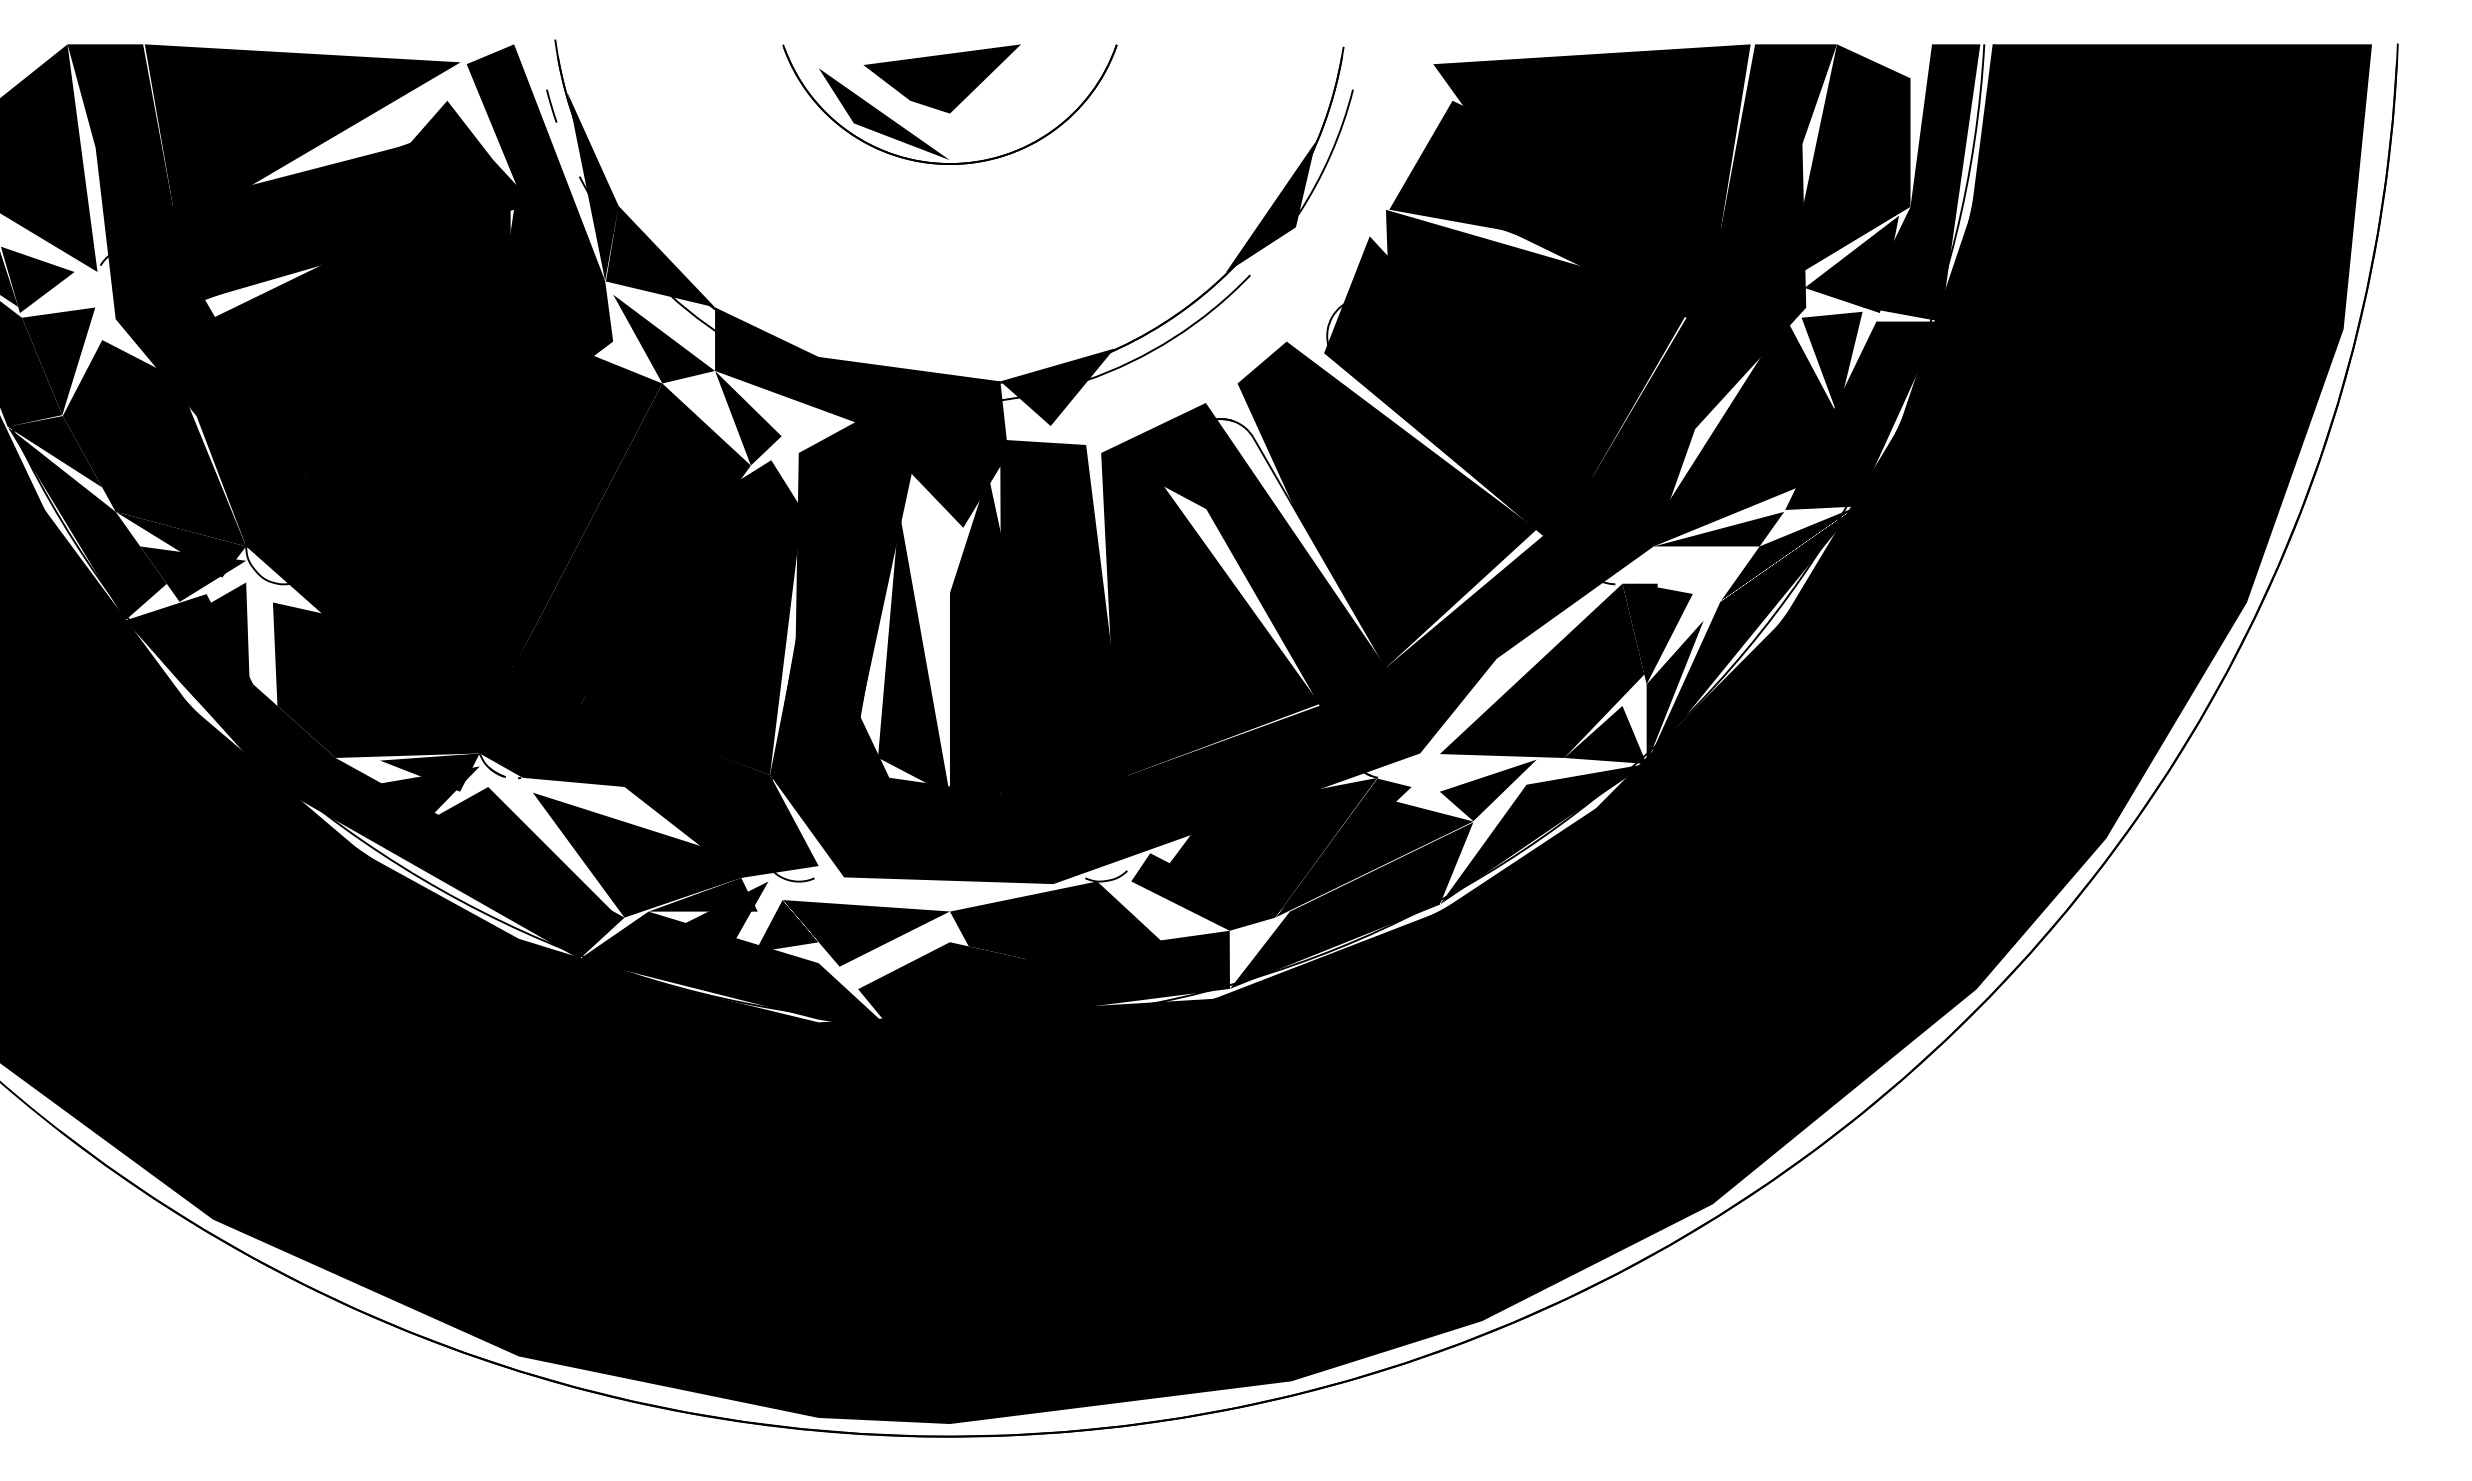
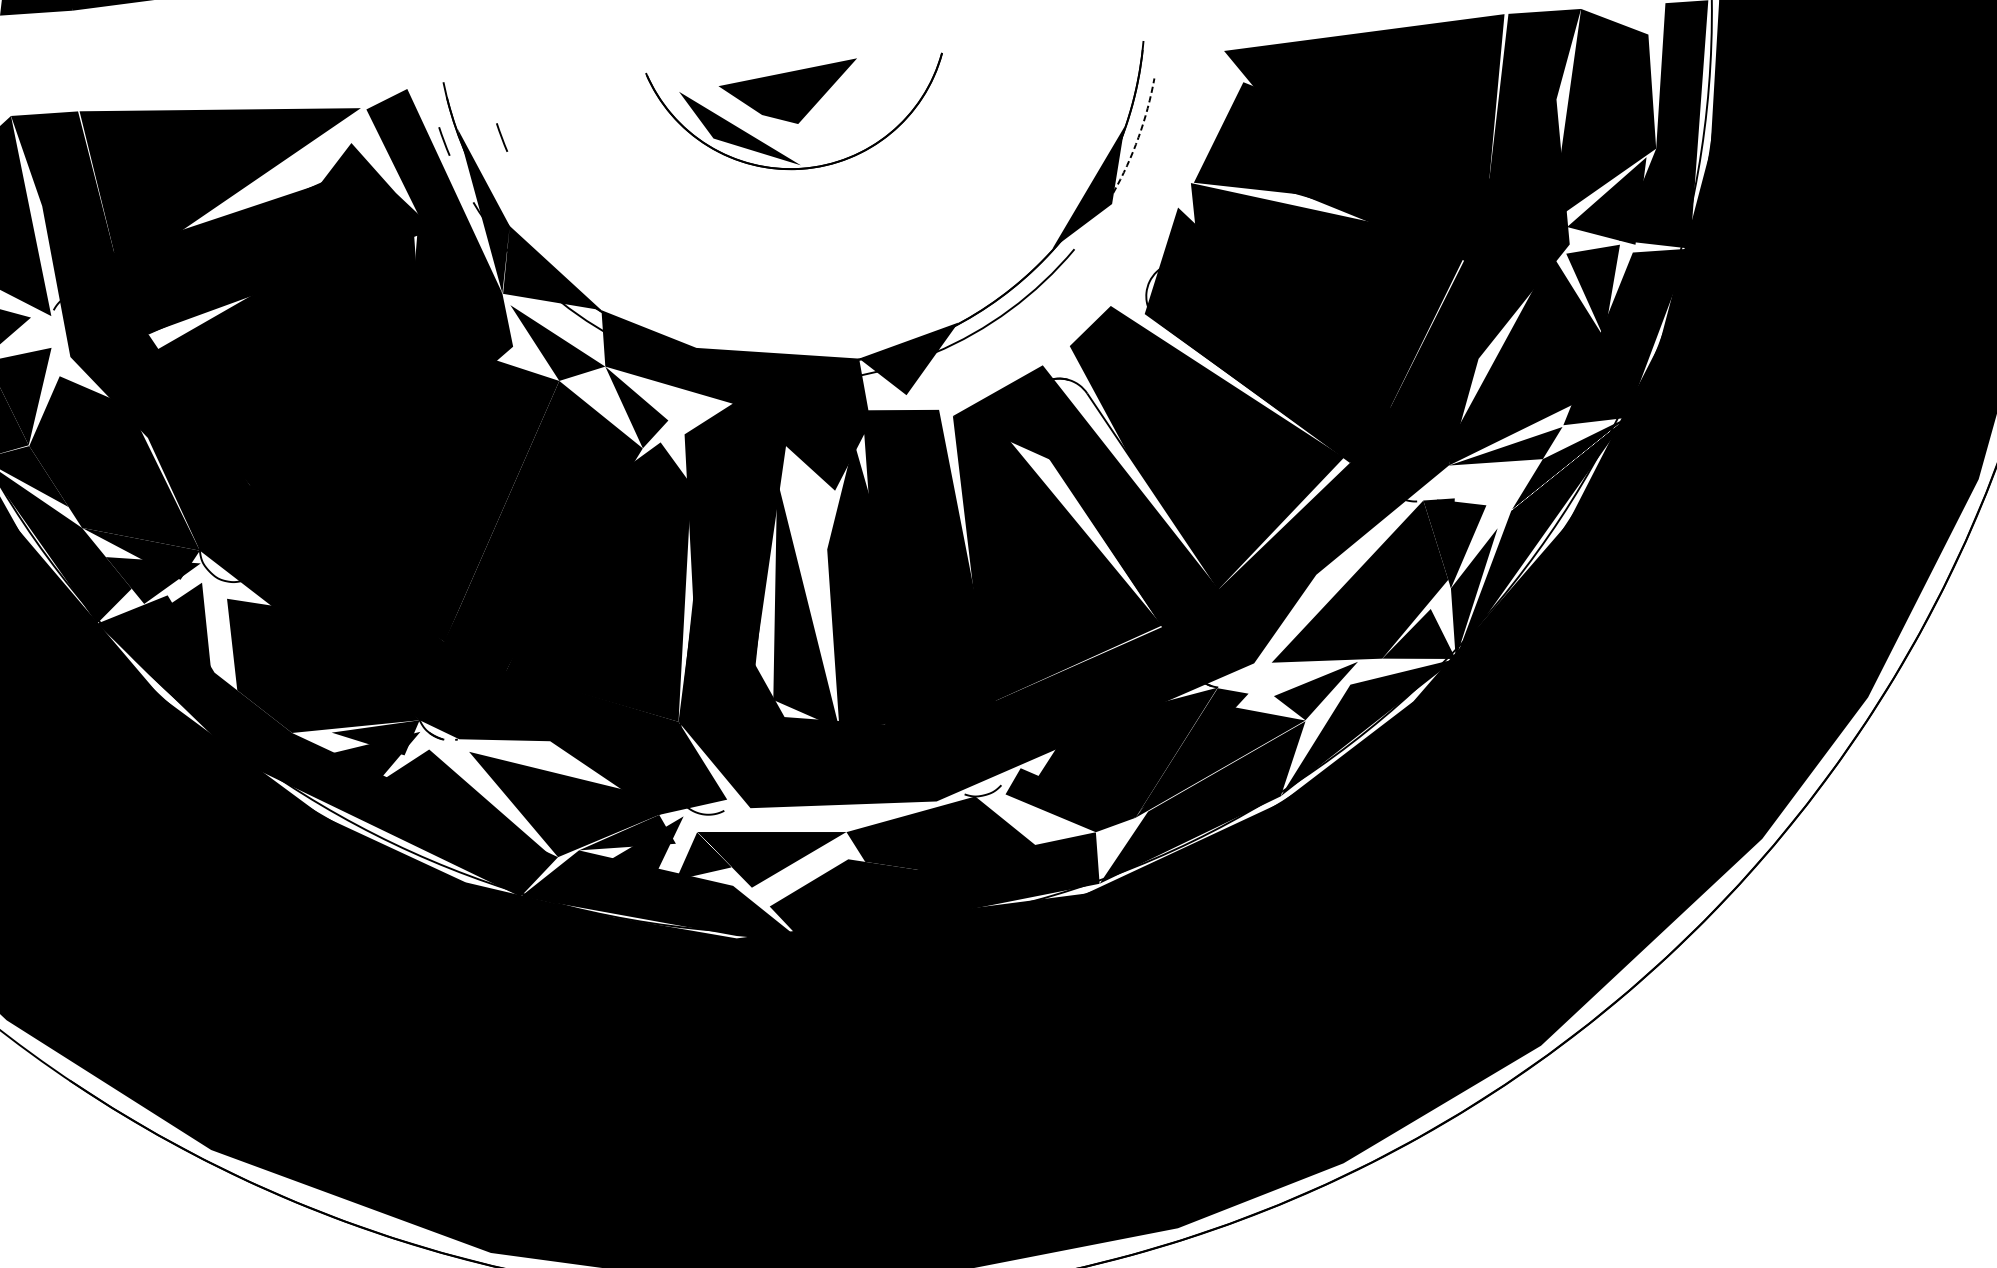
line: (616, 105) -> (501, 137), added
arc: (1330, 154) -> (1138, 137), solid -> dashed

